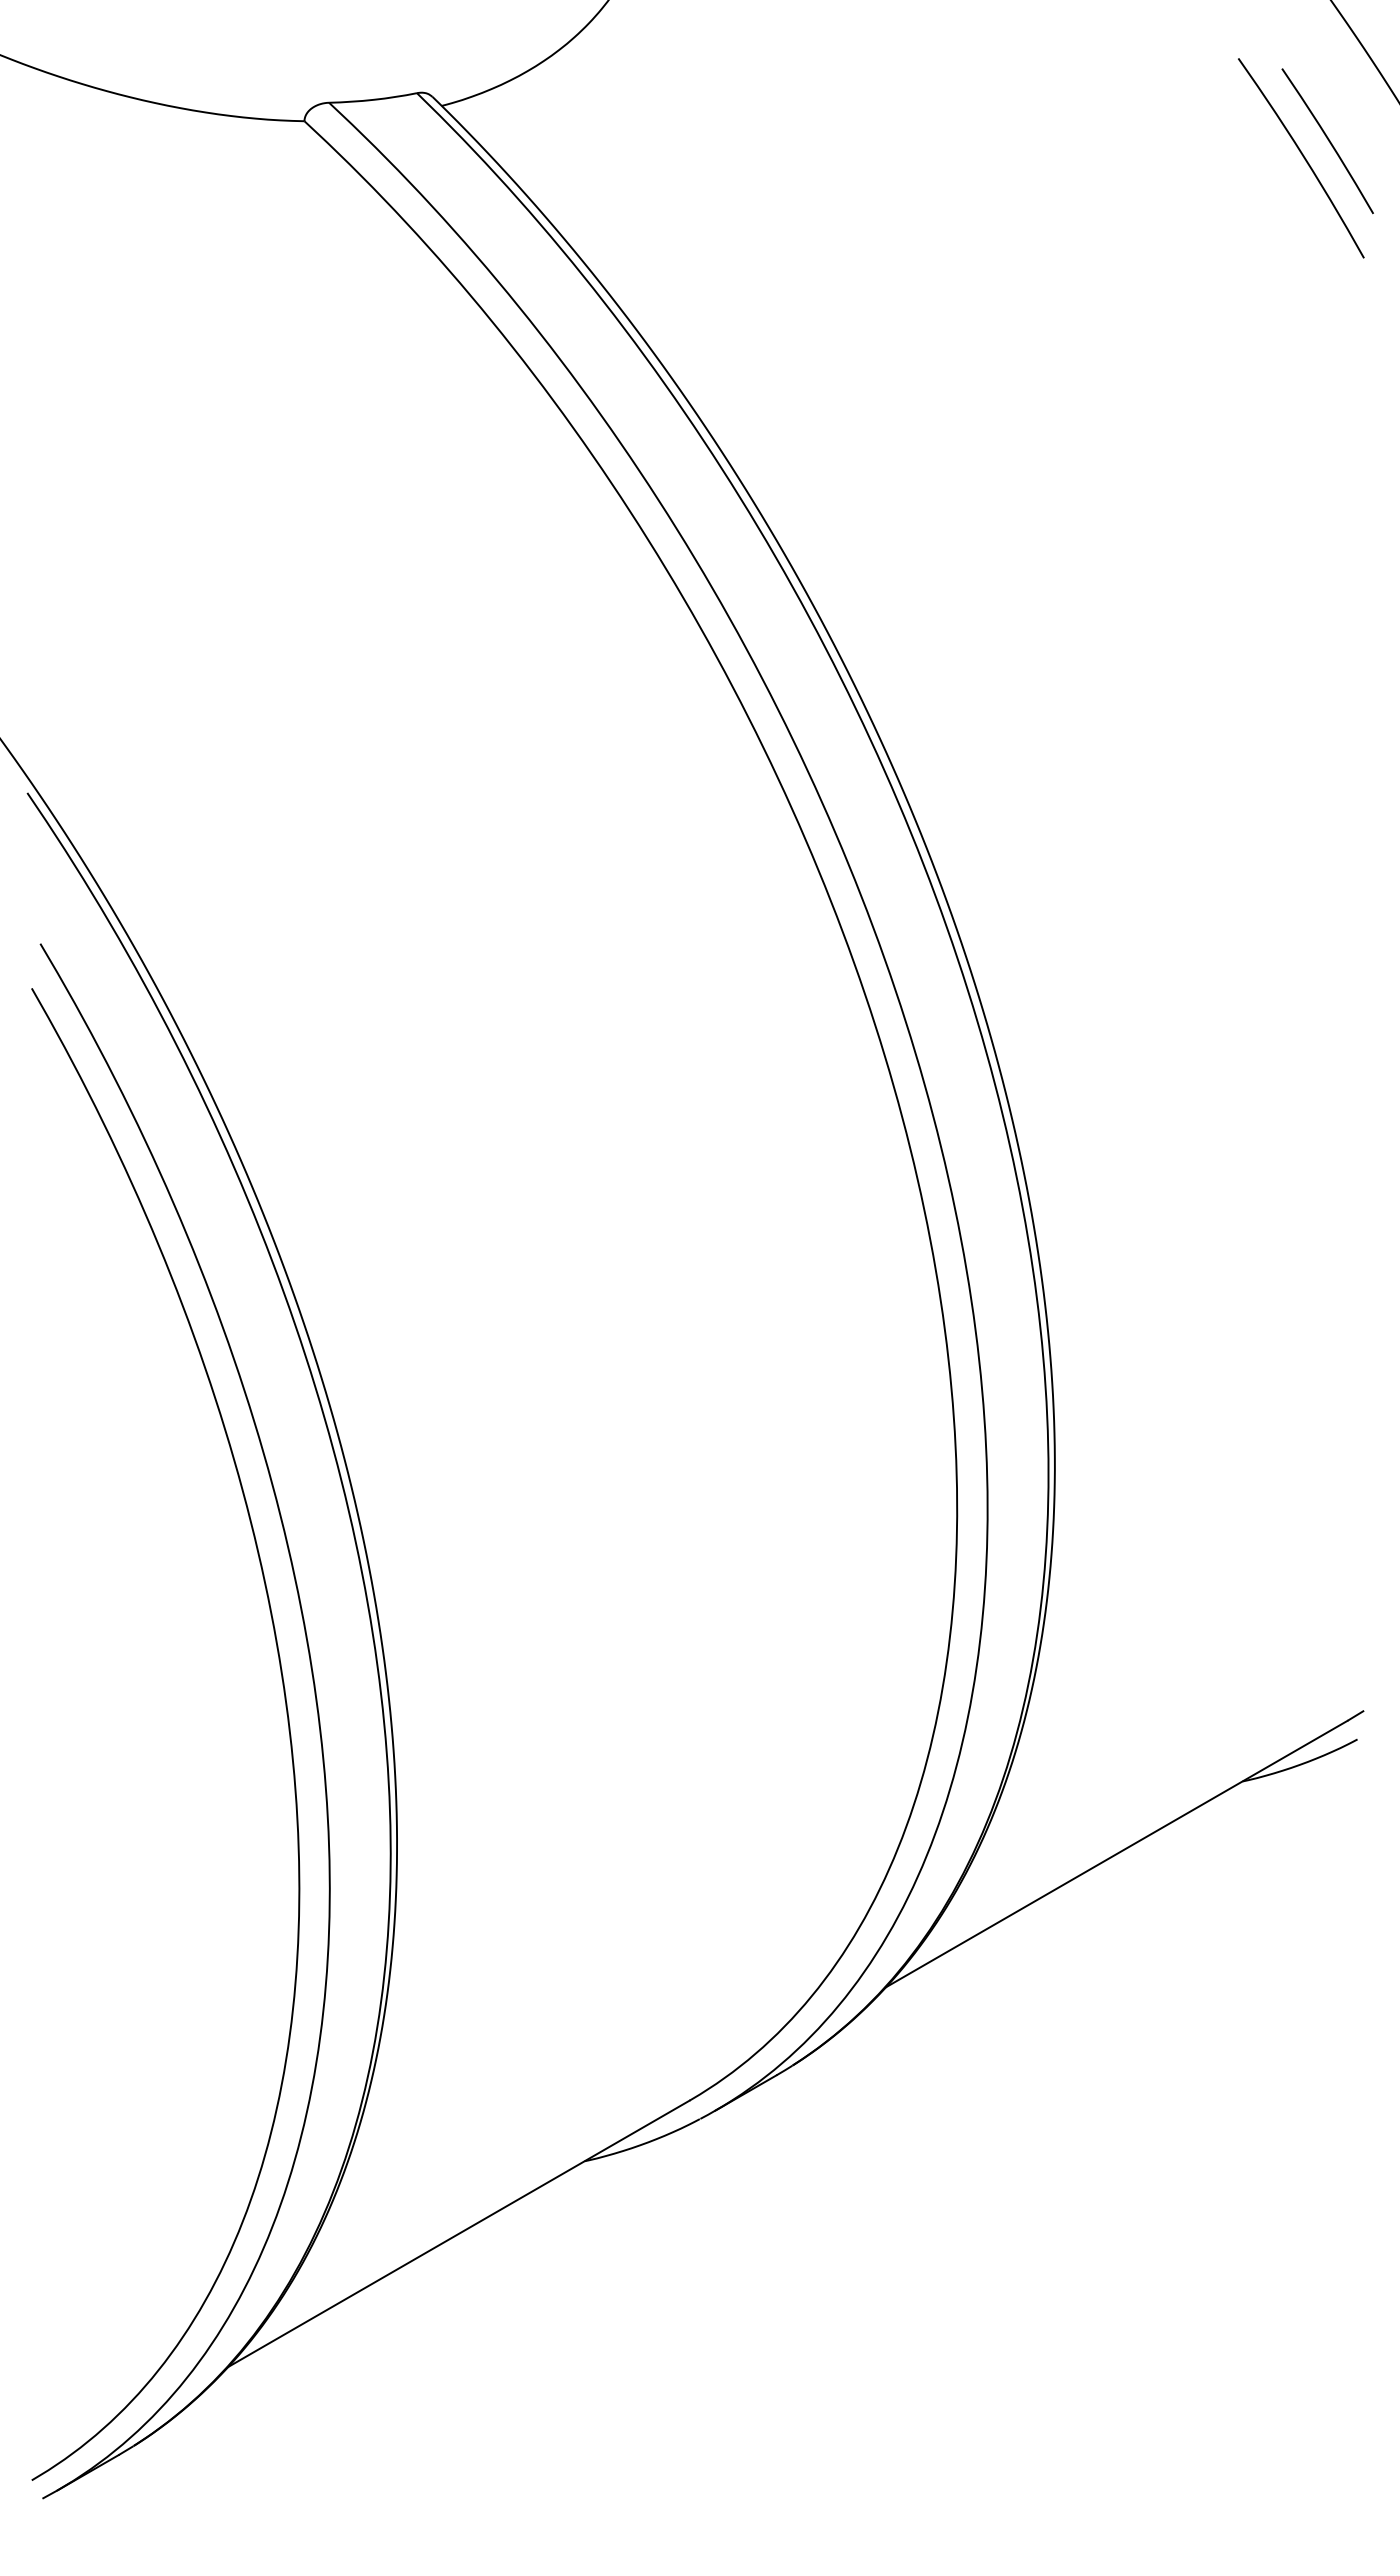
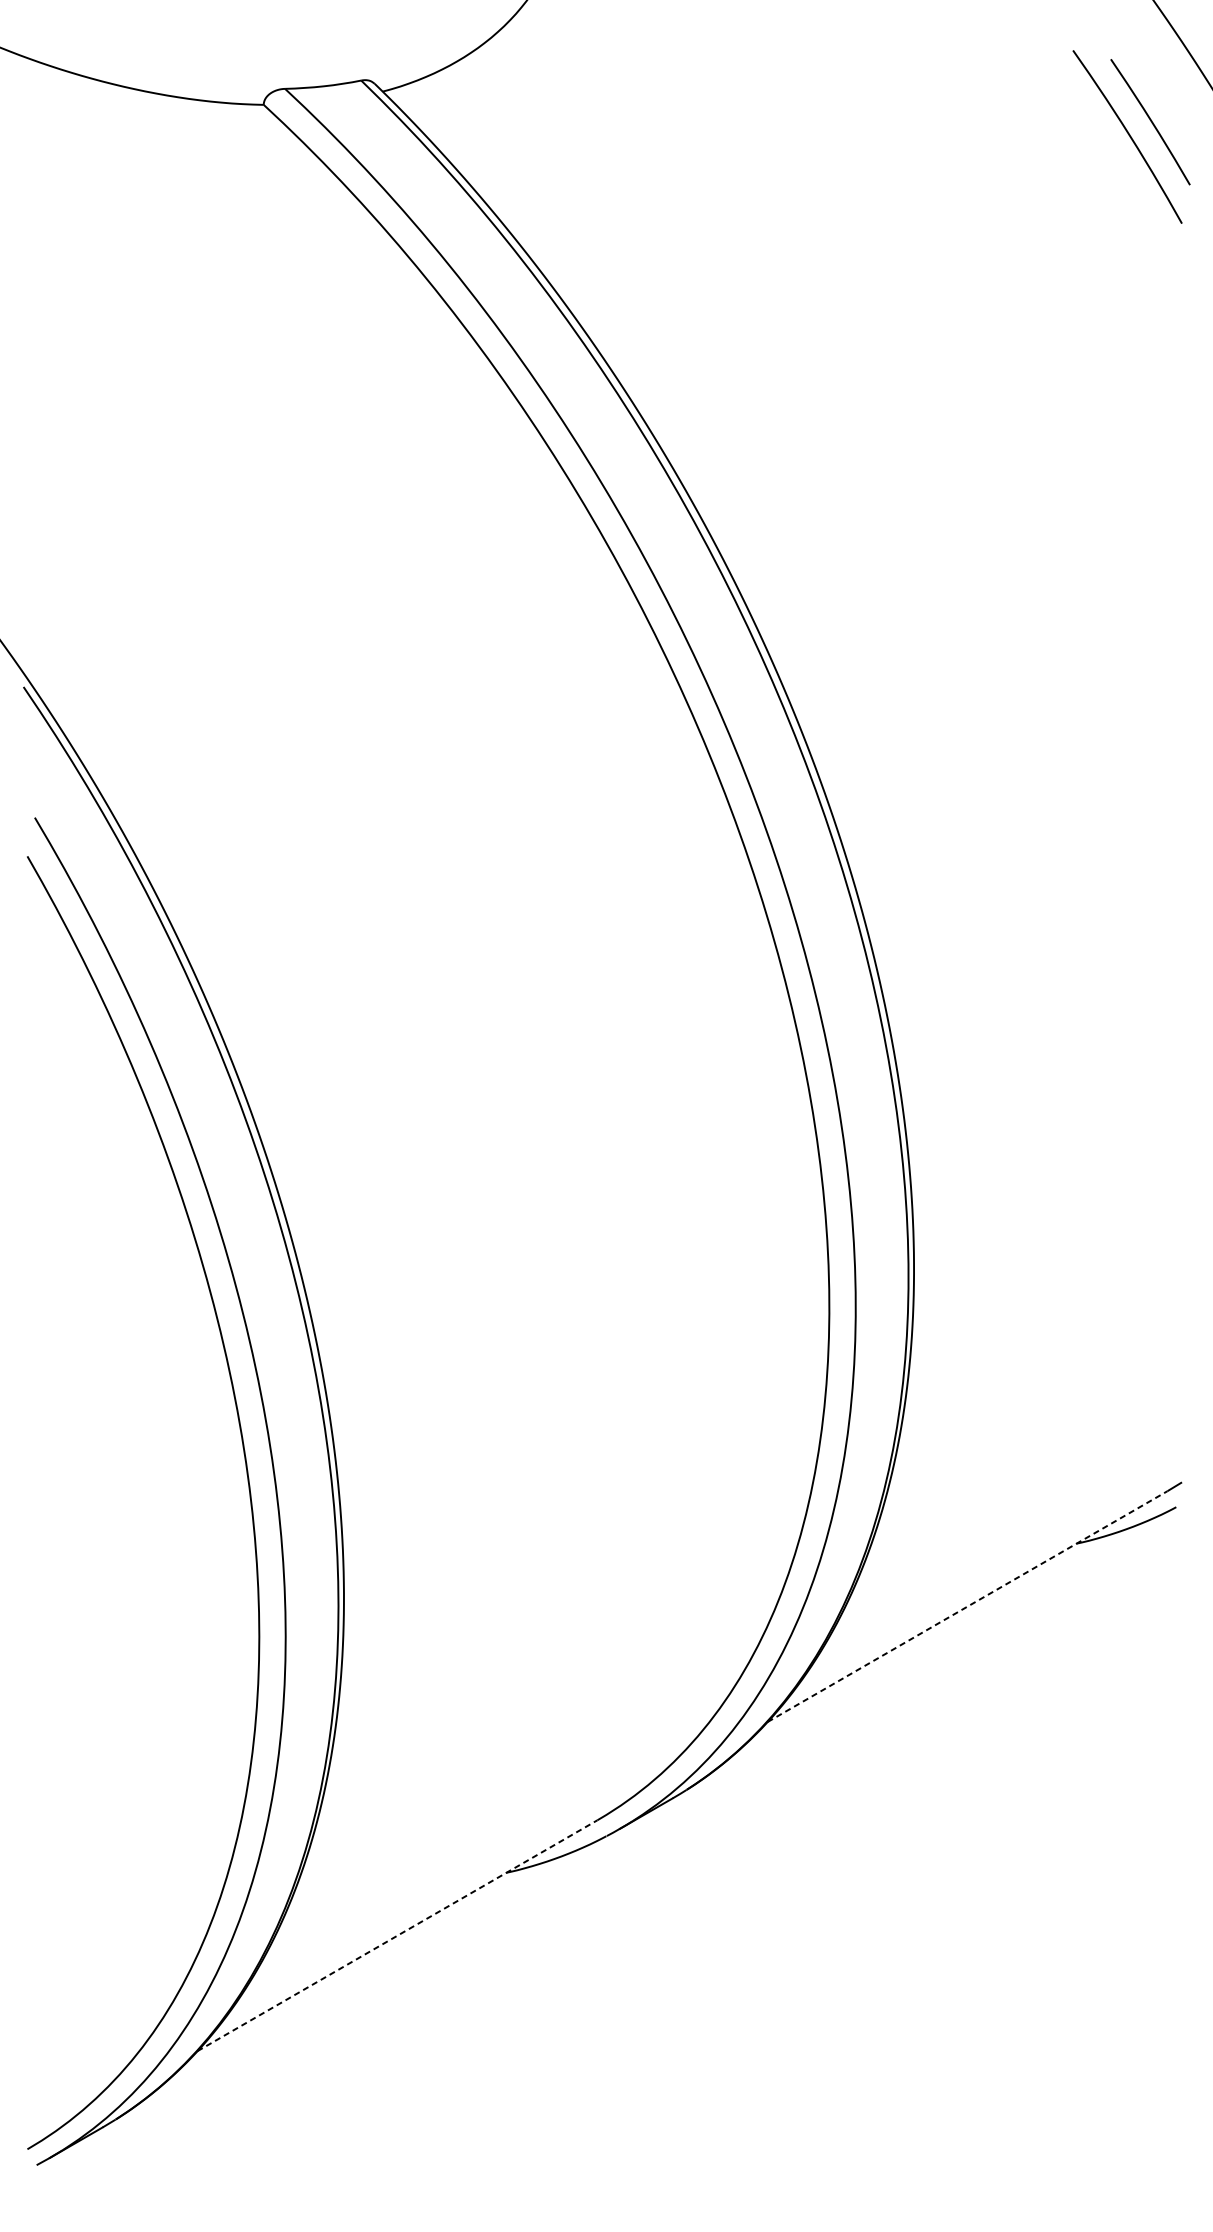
line: (1117, 1853) -> (968, 1606), solid -> dashed
line: (459, 2233) -> (398, 1935), solid -> dashed

